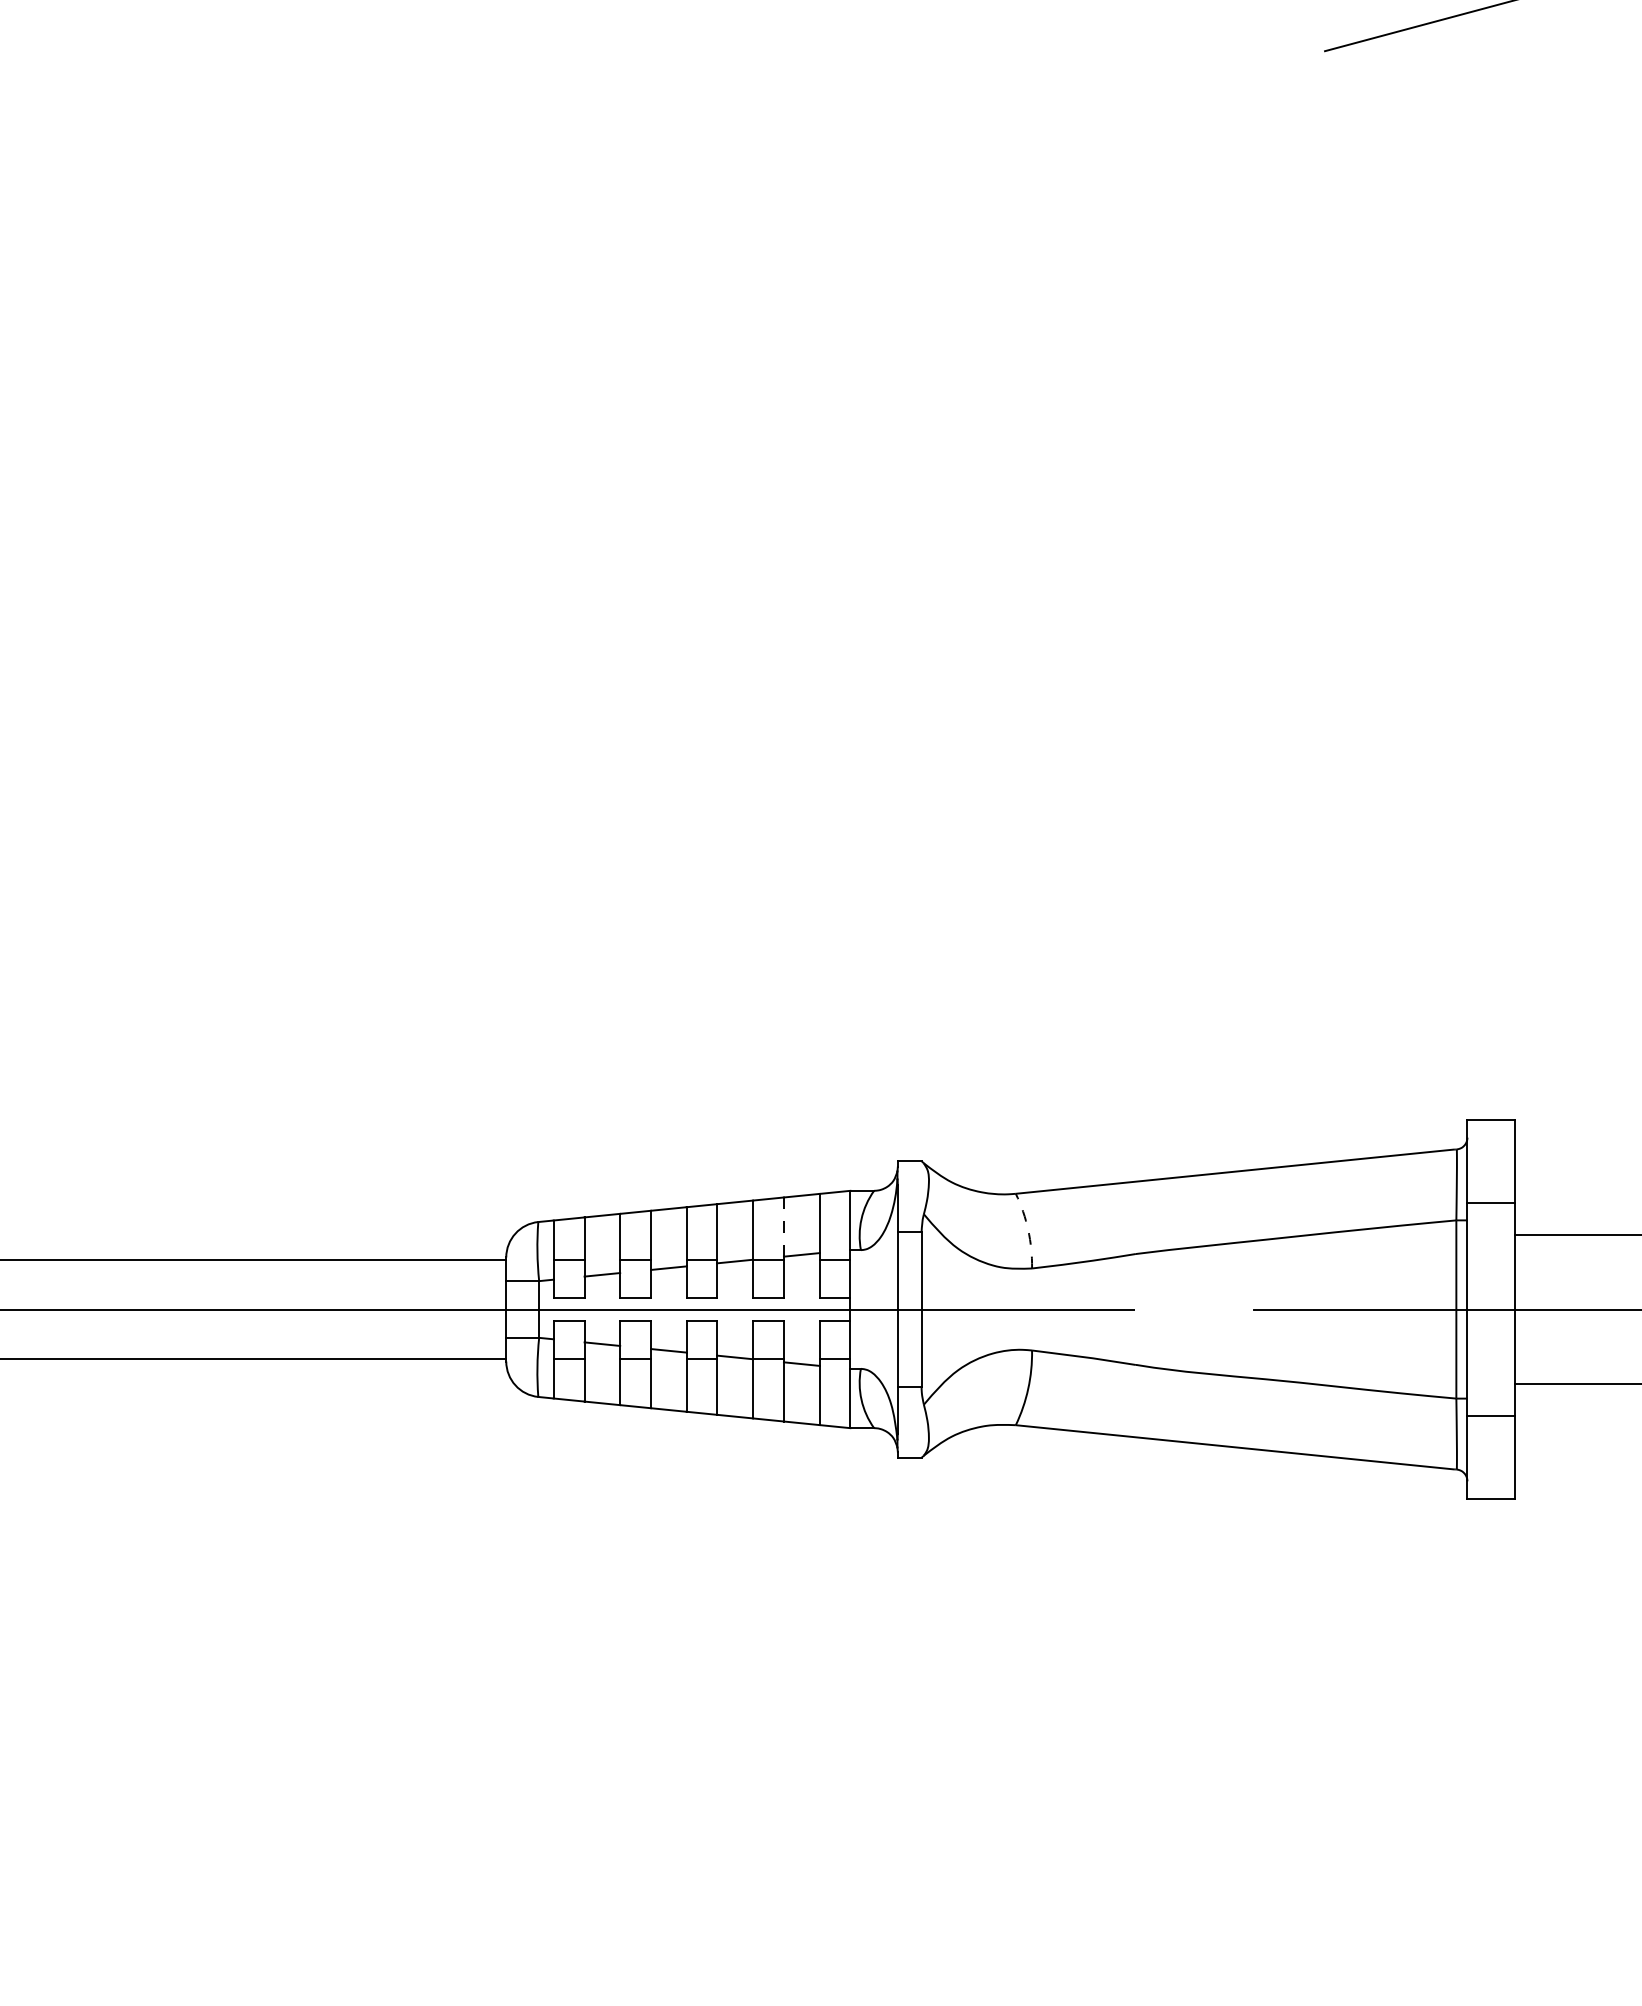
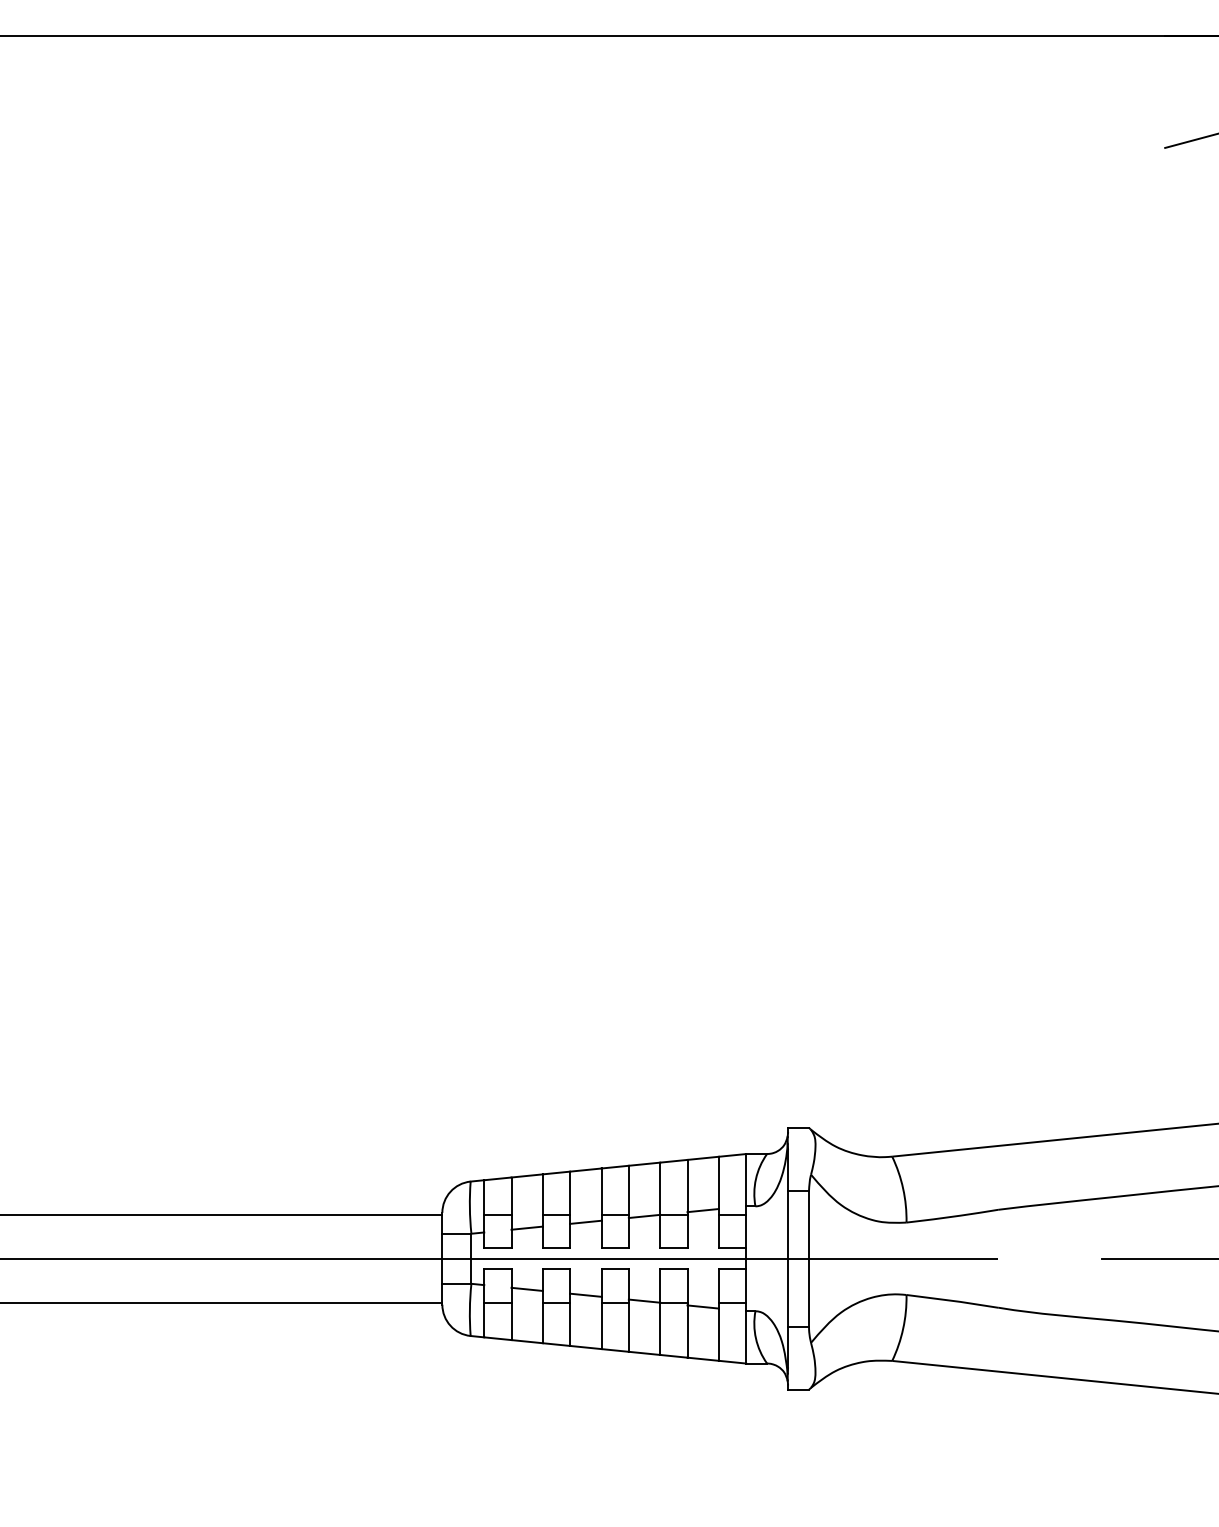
line: (783, 1227) -> (687, 1186), dashed -> solid
arc: (1028, 1230) -> (903, 1189), dashed -> solid

